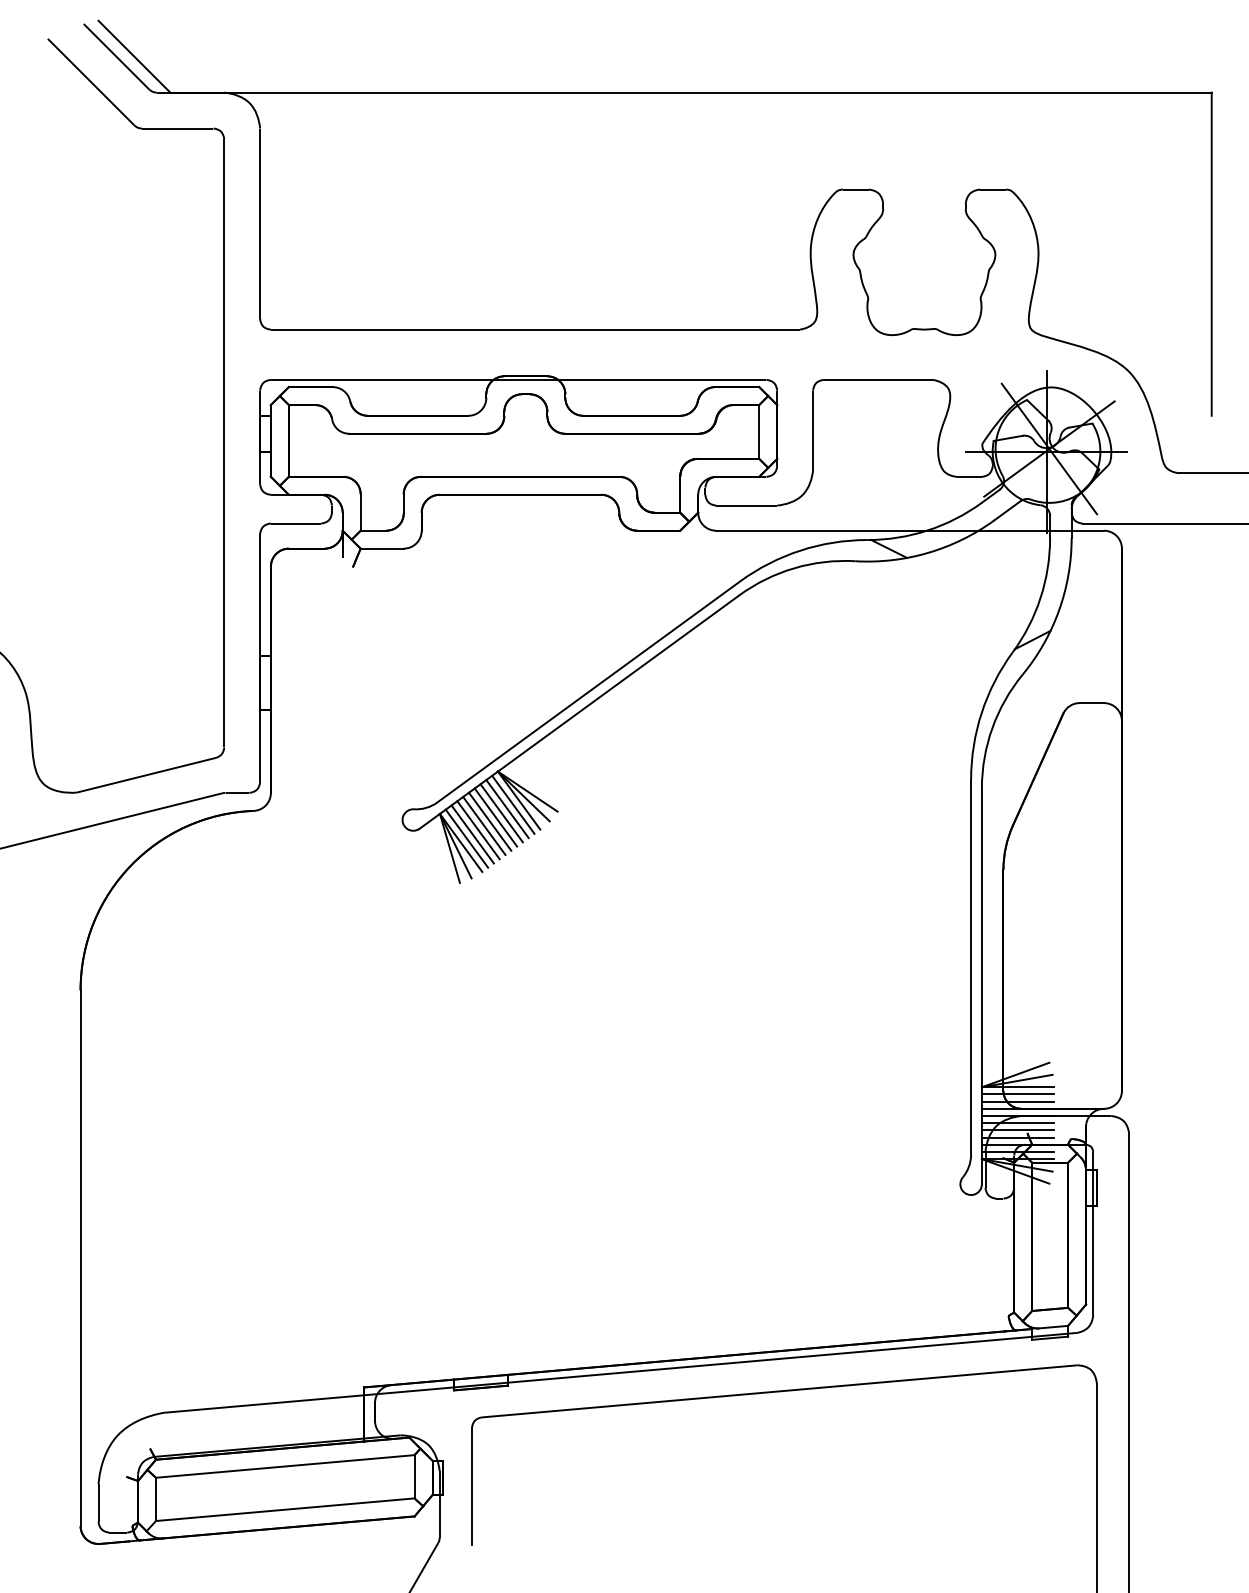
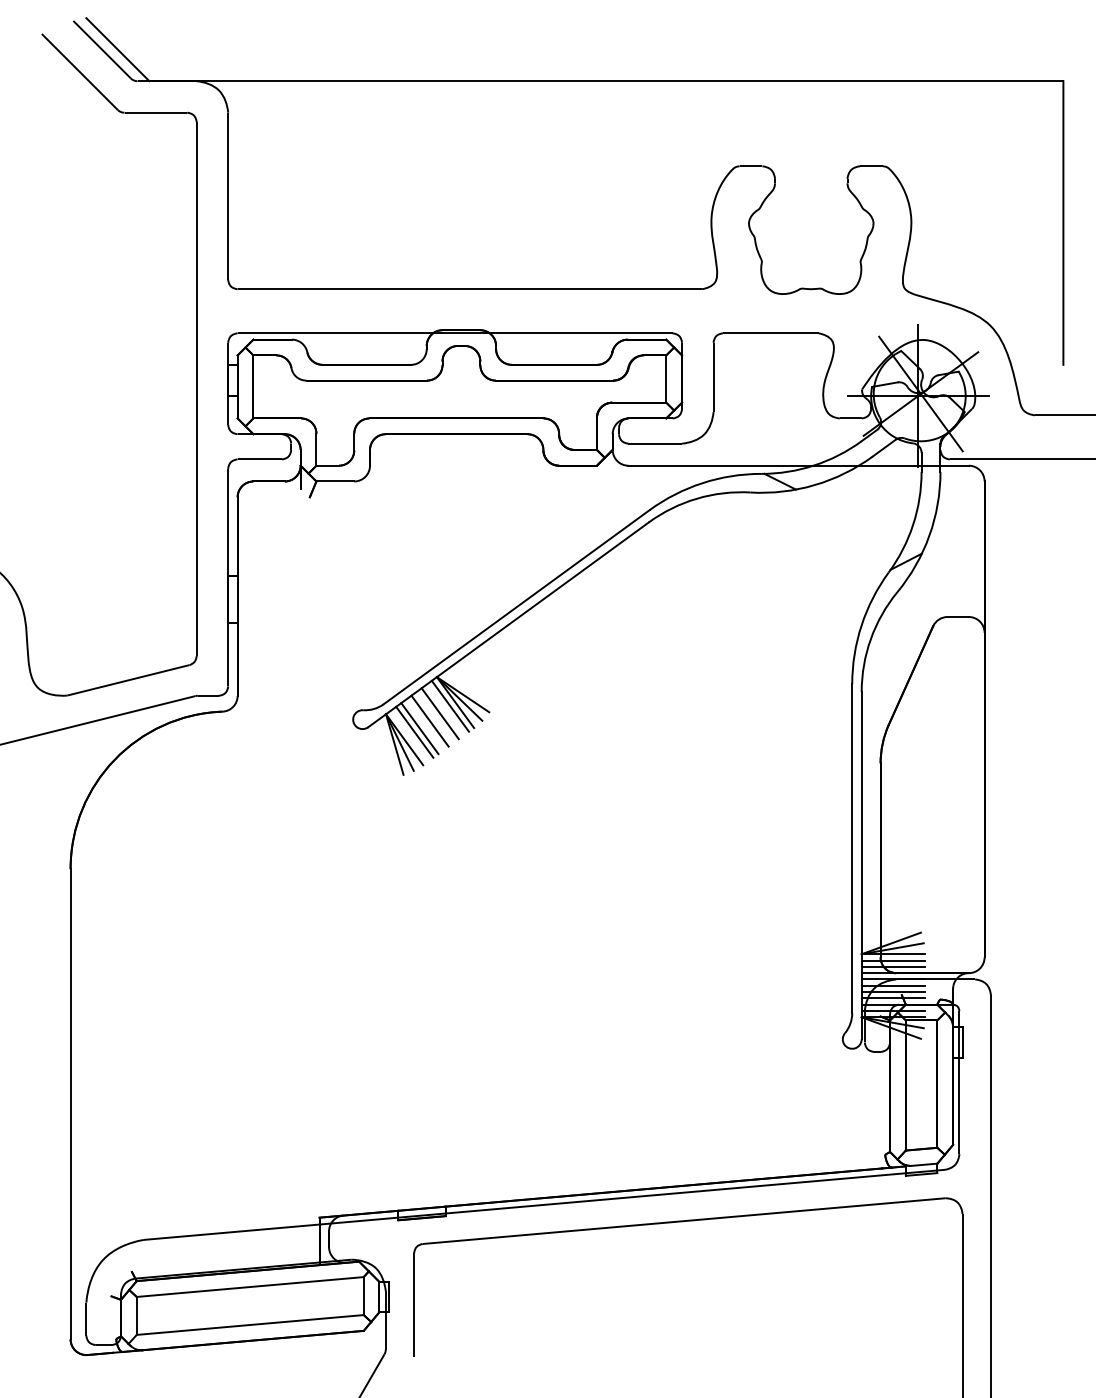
line: (507, 809) -> (445, 710), removed
line: (495, 817) -> (434, 717), removed
line: (484, 825) -> (425, 724), removed
line: (466, 838) -> (409, 735), removed

